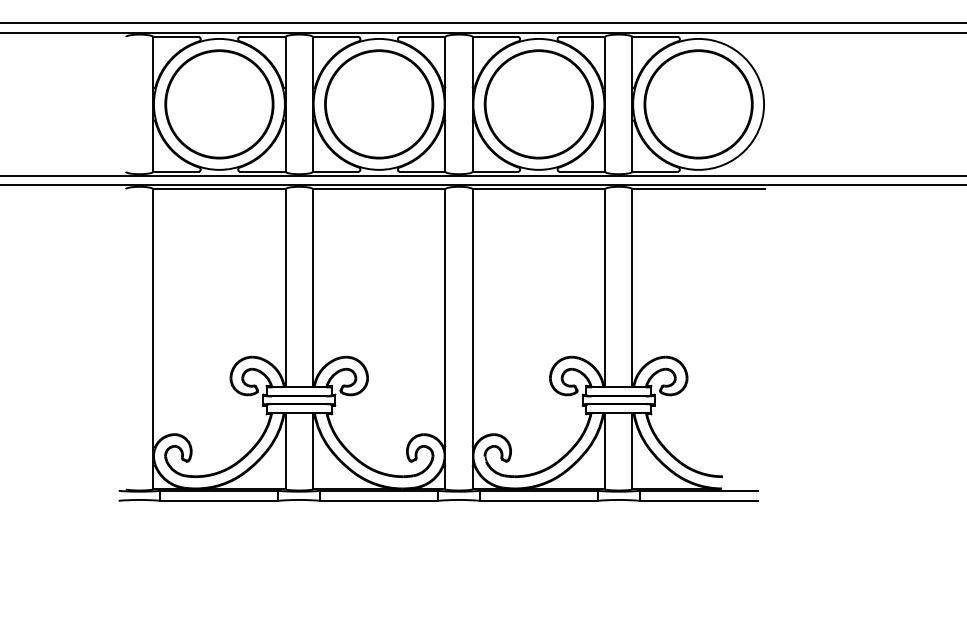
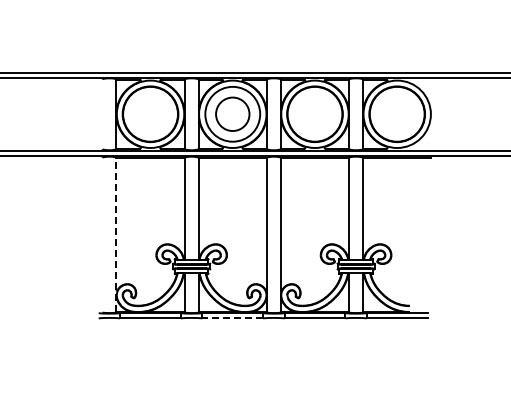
circle: (378, 104) -> (232, 114), size x0.6
line: (153, 337) -> (116, 234), solid -> dashed
line: (378, 501) -> (232, 318), solid -> dashed

